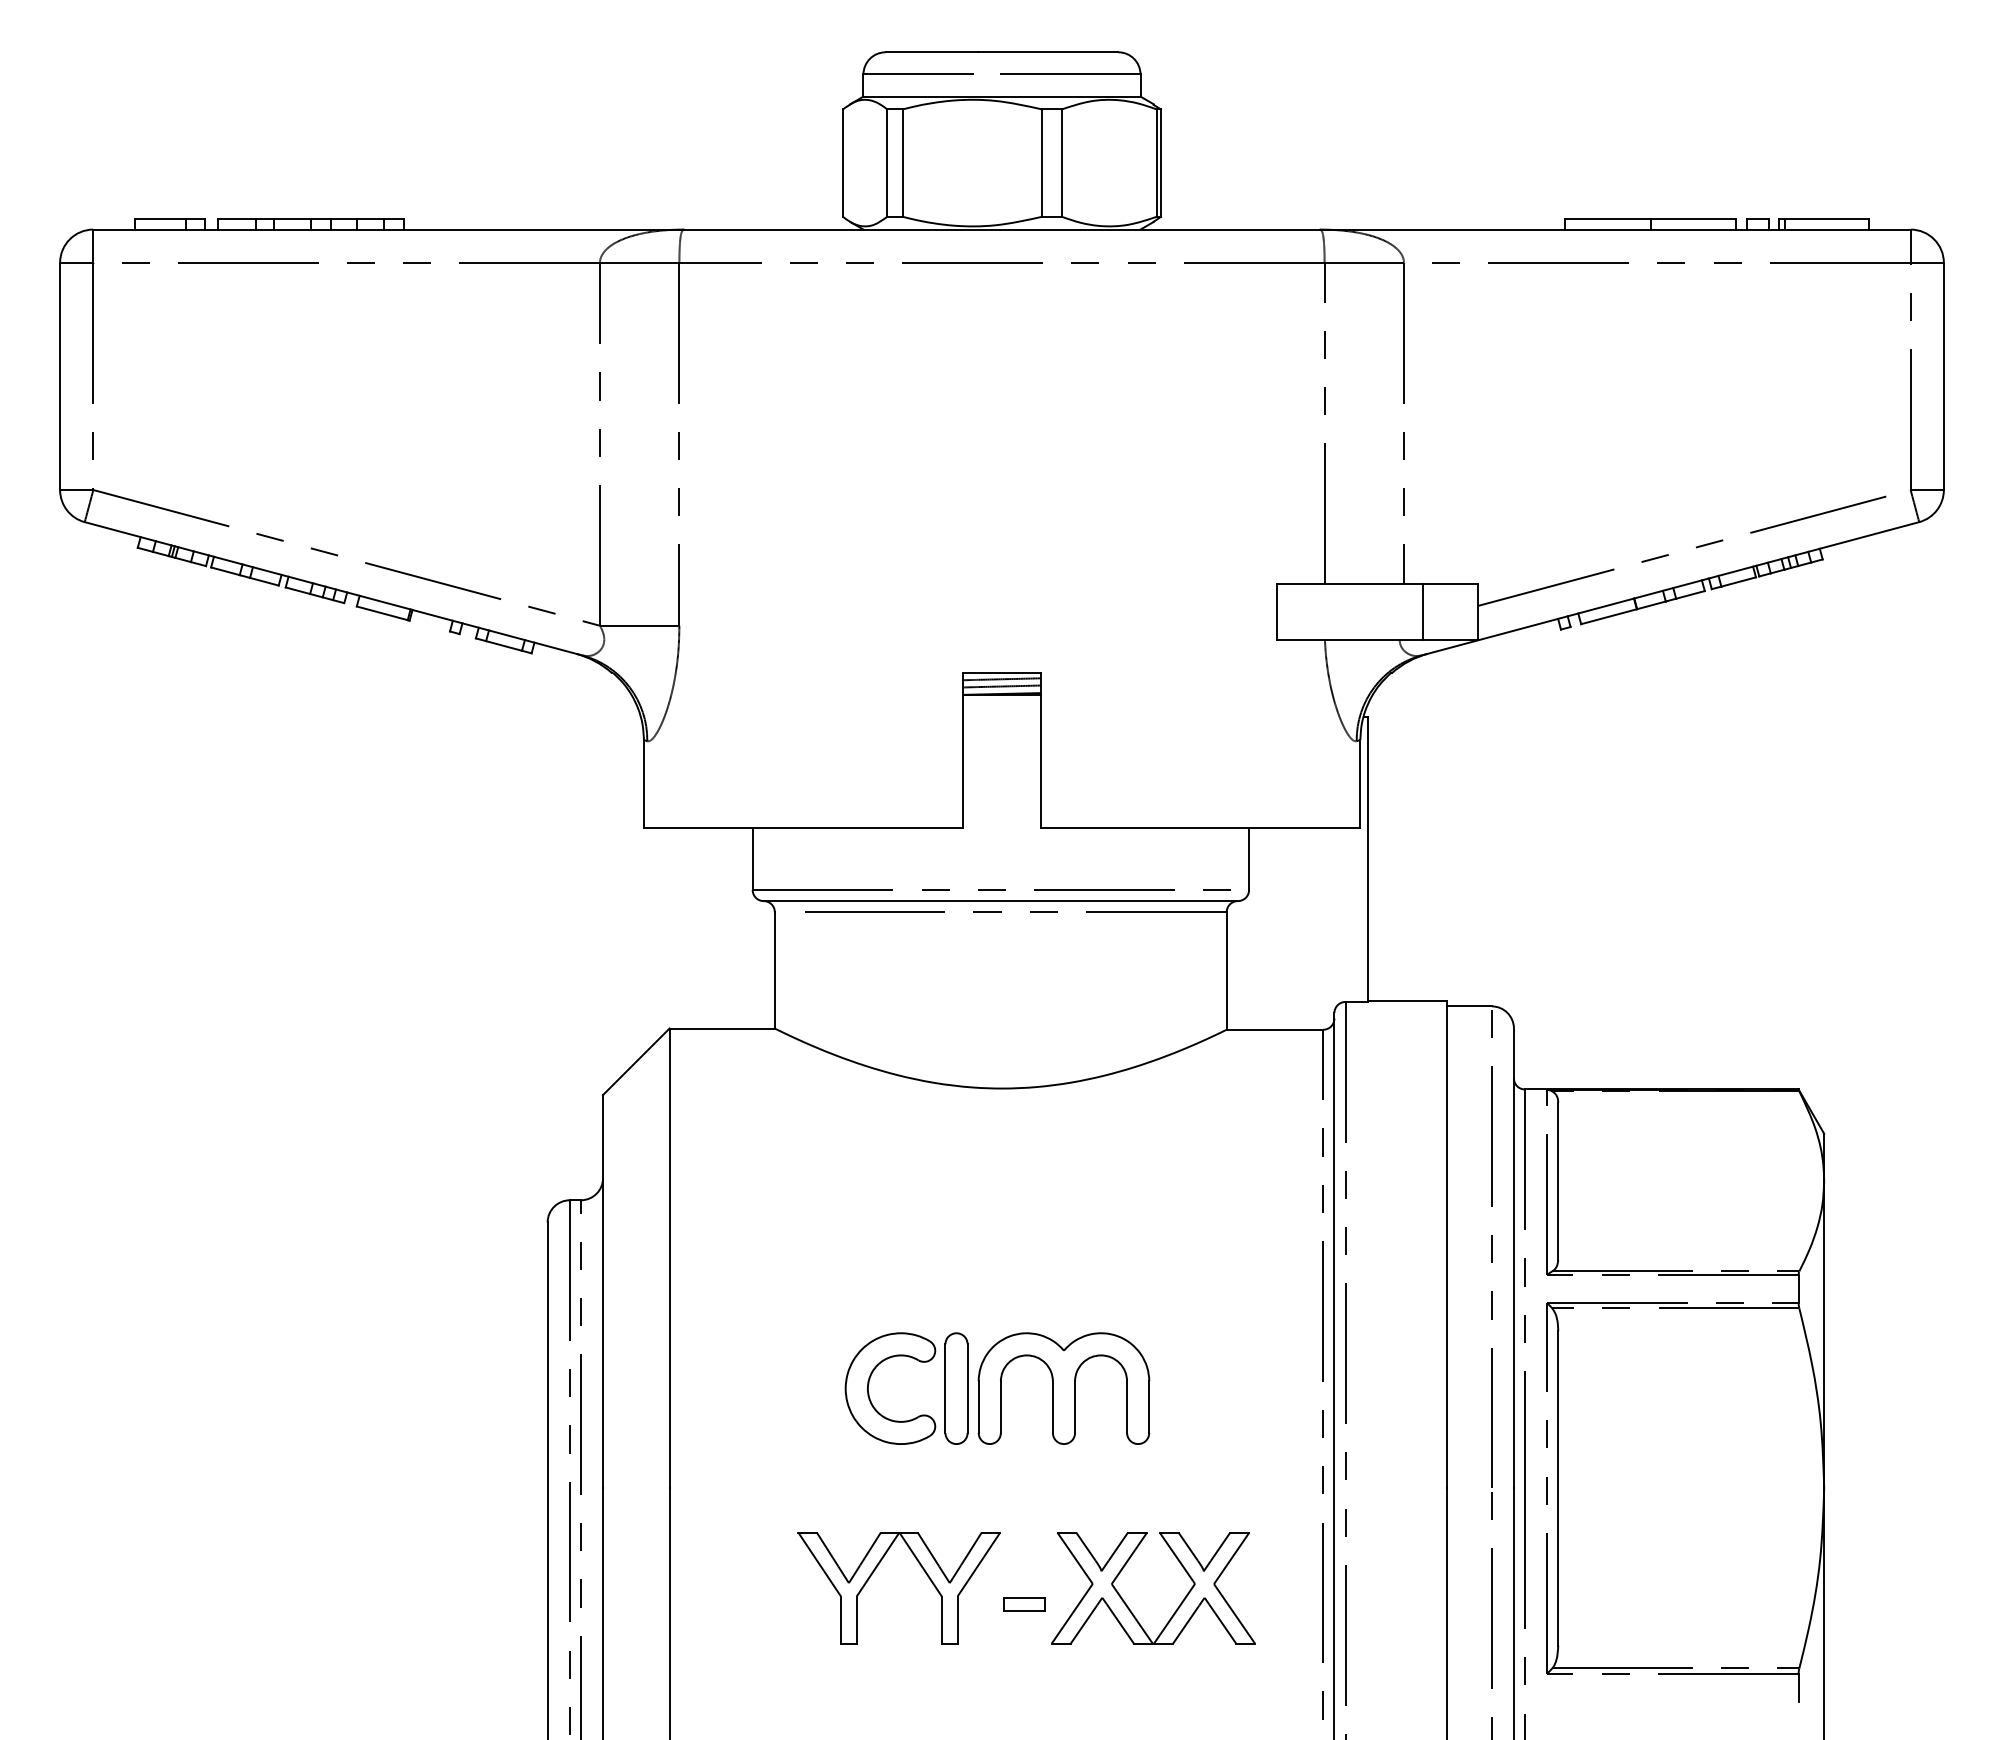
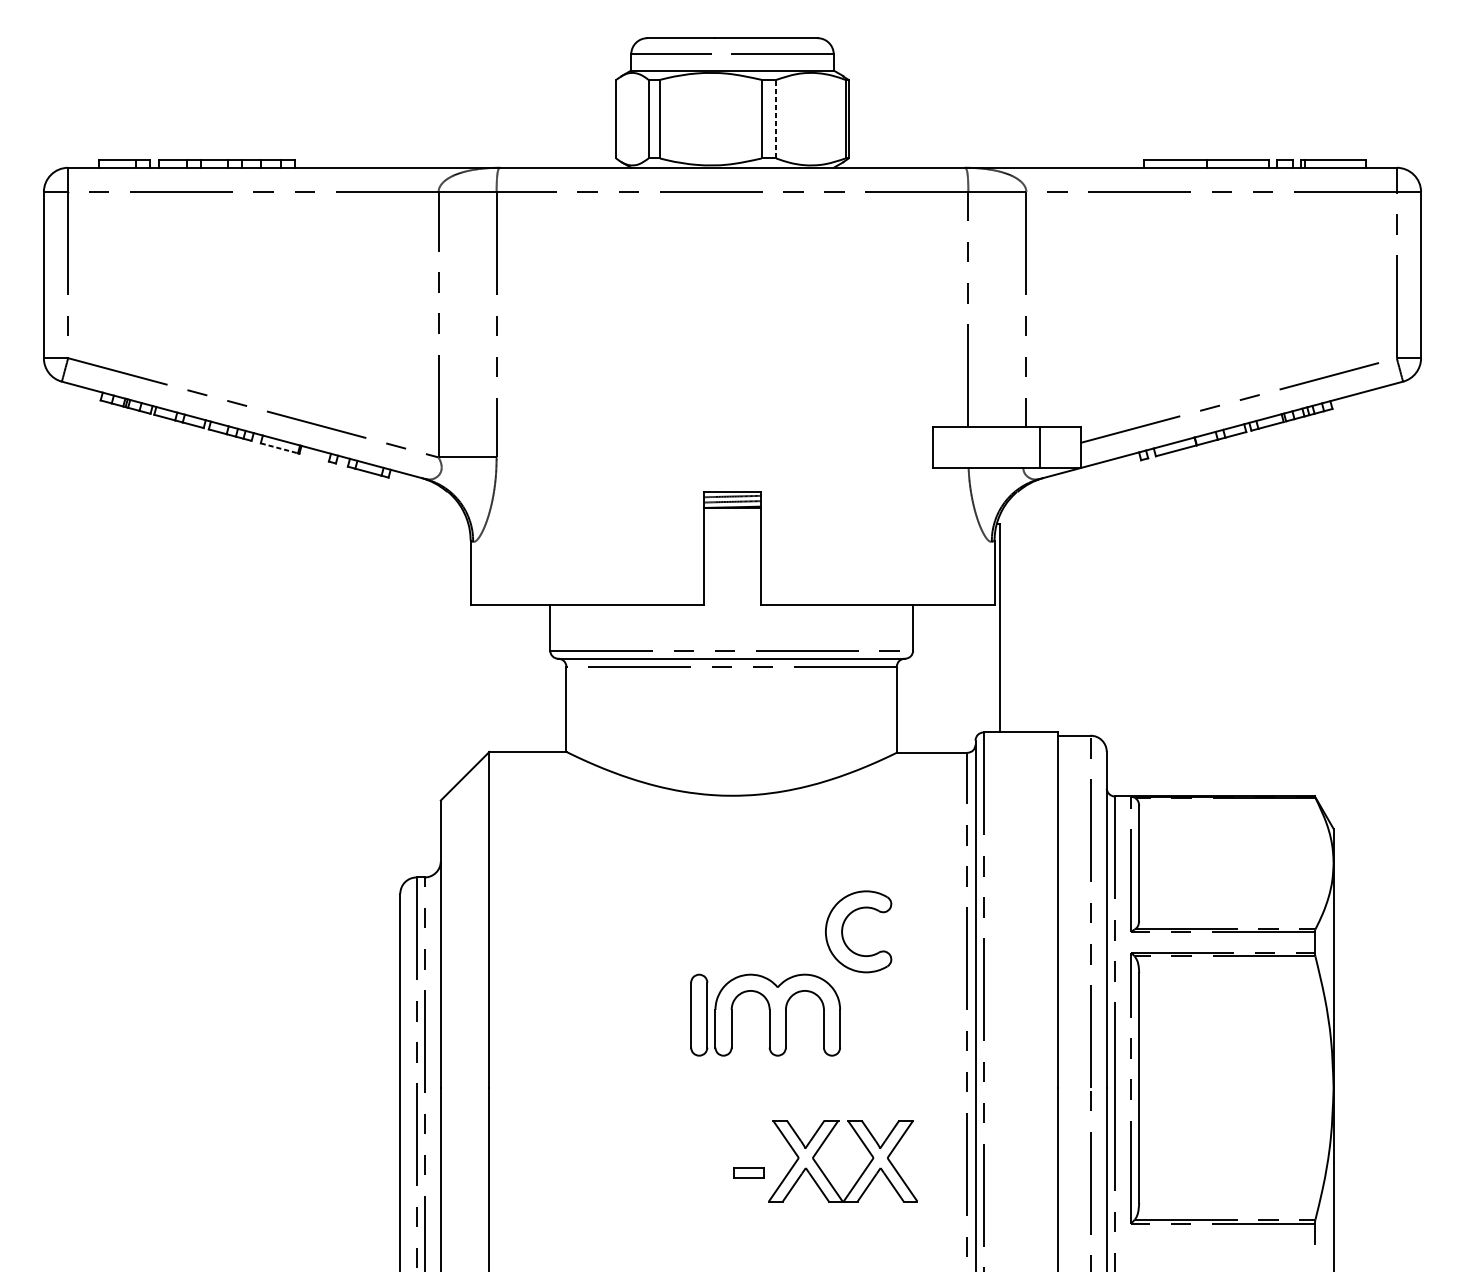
line: (1061, 163) -> (776, 119), solid -> dashed
line: (382, 613) -> (279, 448), solid -> dashed
part: (869, 1384) -> (843, 928), moved
part: (873, 1573) -> (638, 1150), removed

